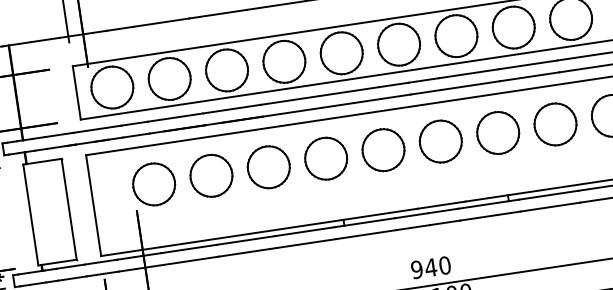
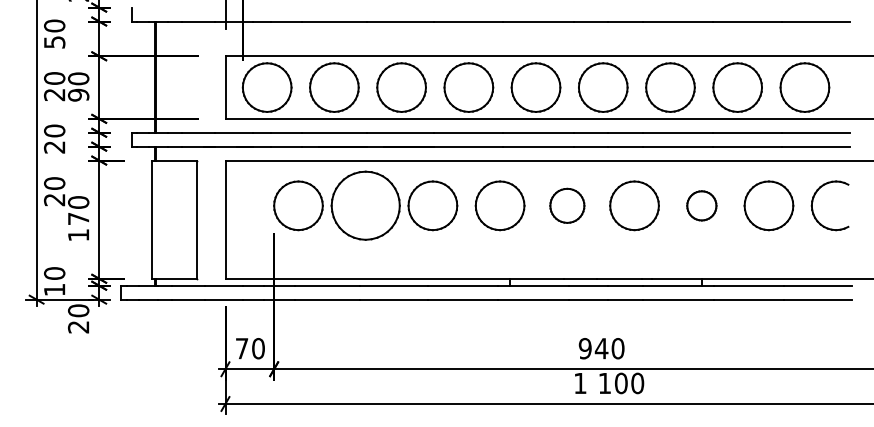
part: (497, 132) -> (701, 205), size x0.6
part: (383, 149) -> (567, 205), size x0.7
part: (211, 175) -> (365, 205), size x1.4

